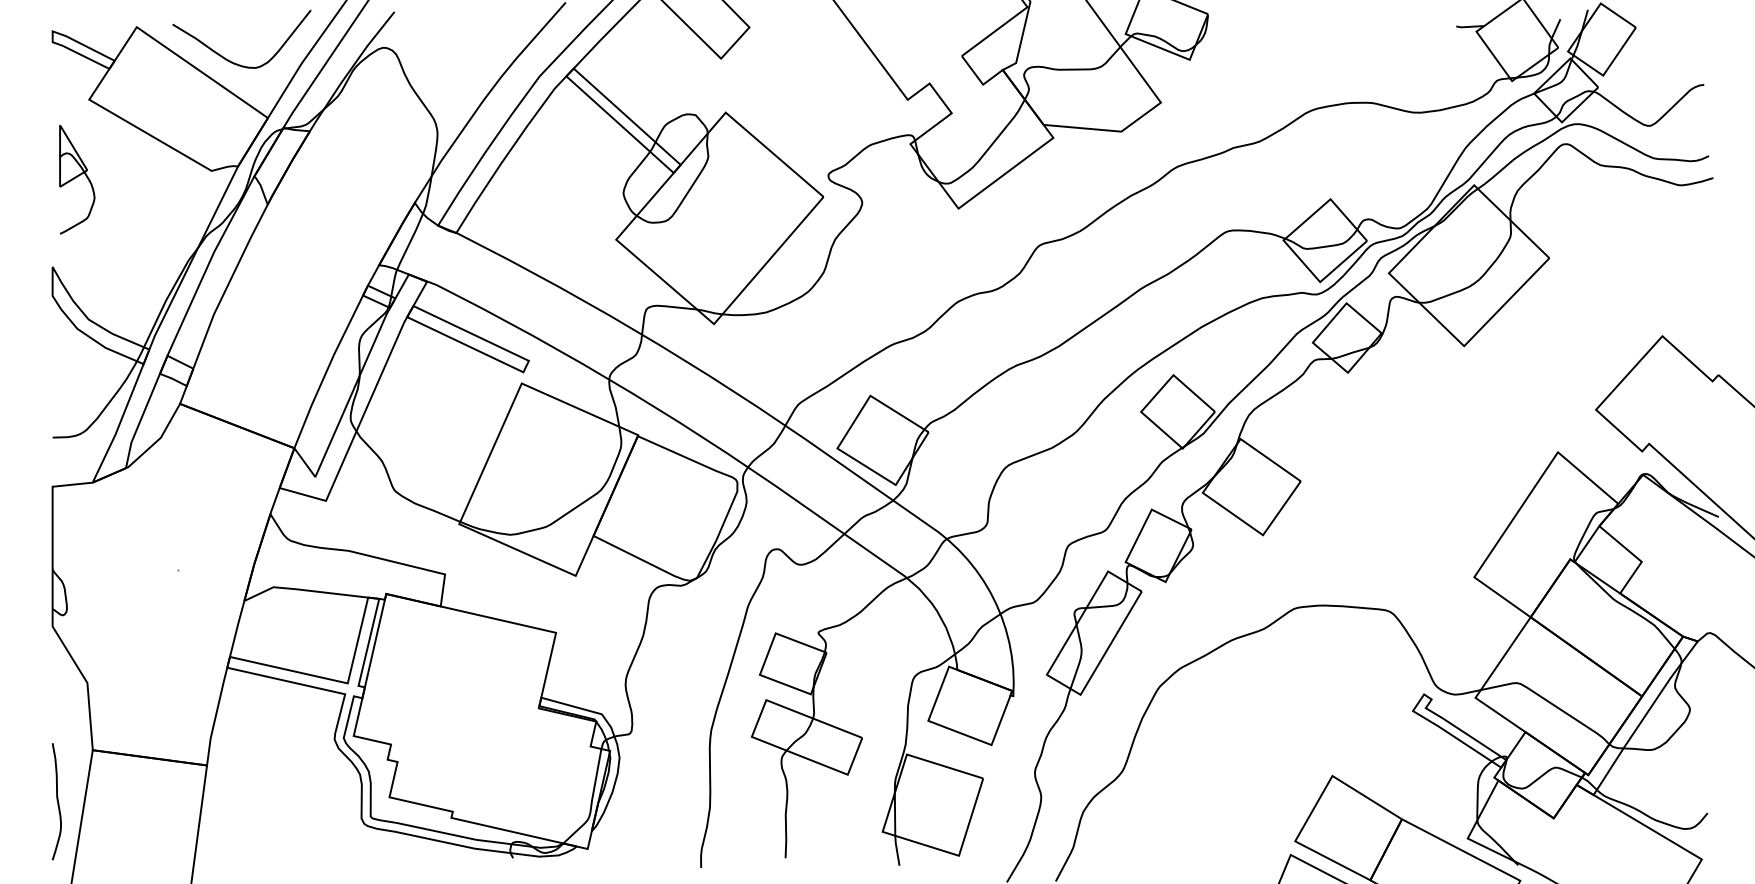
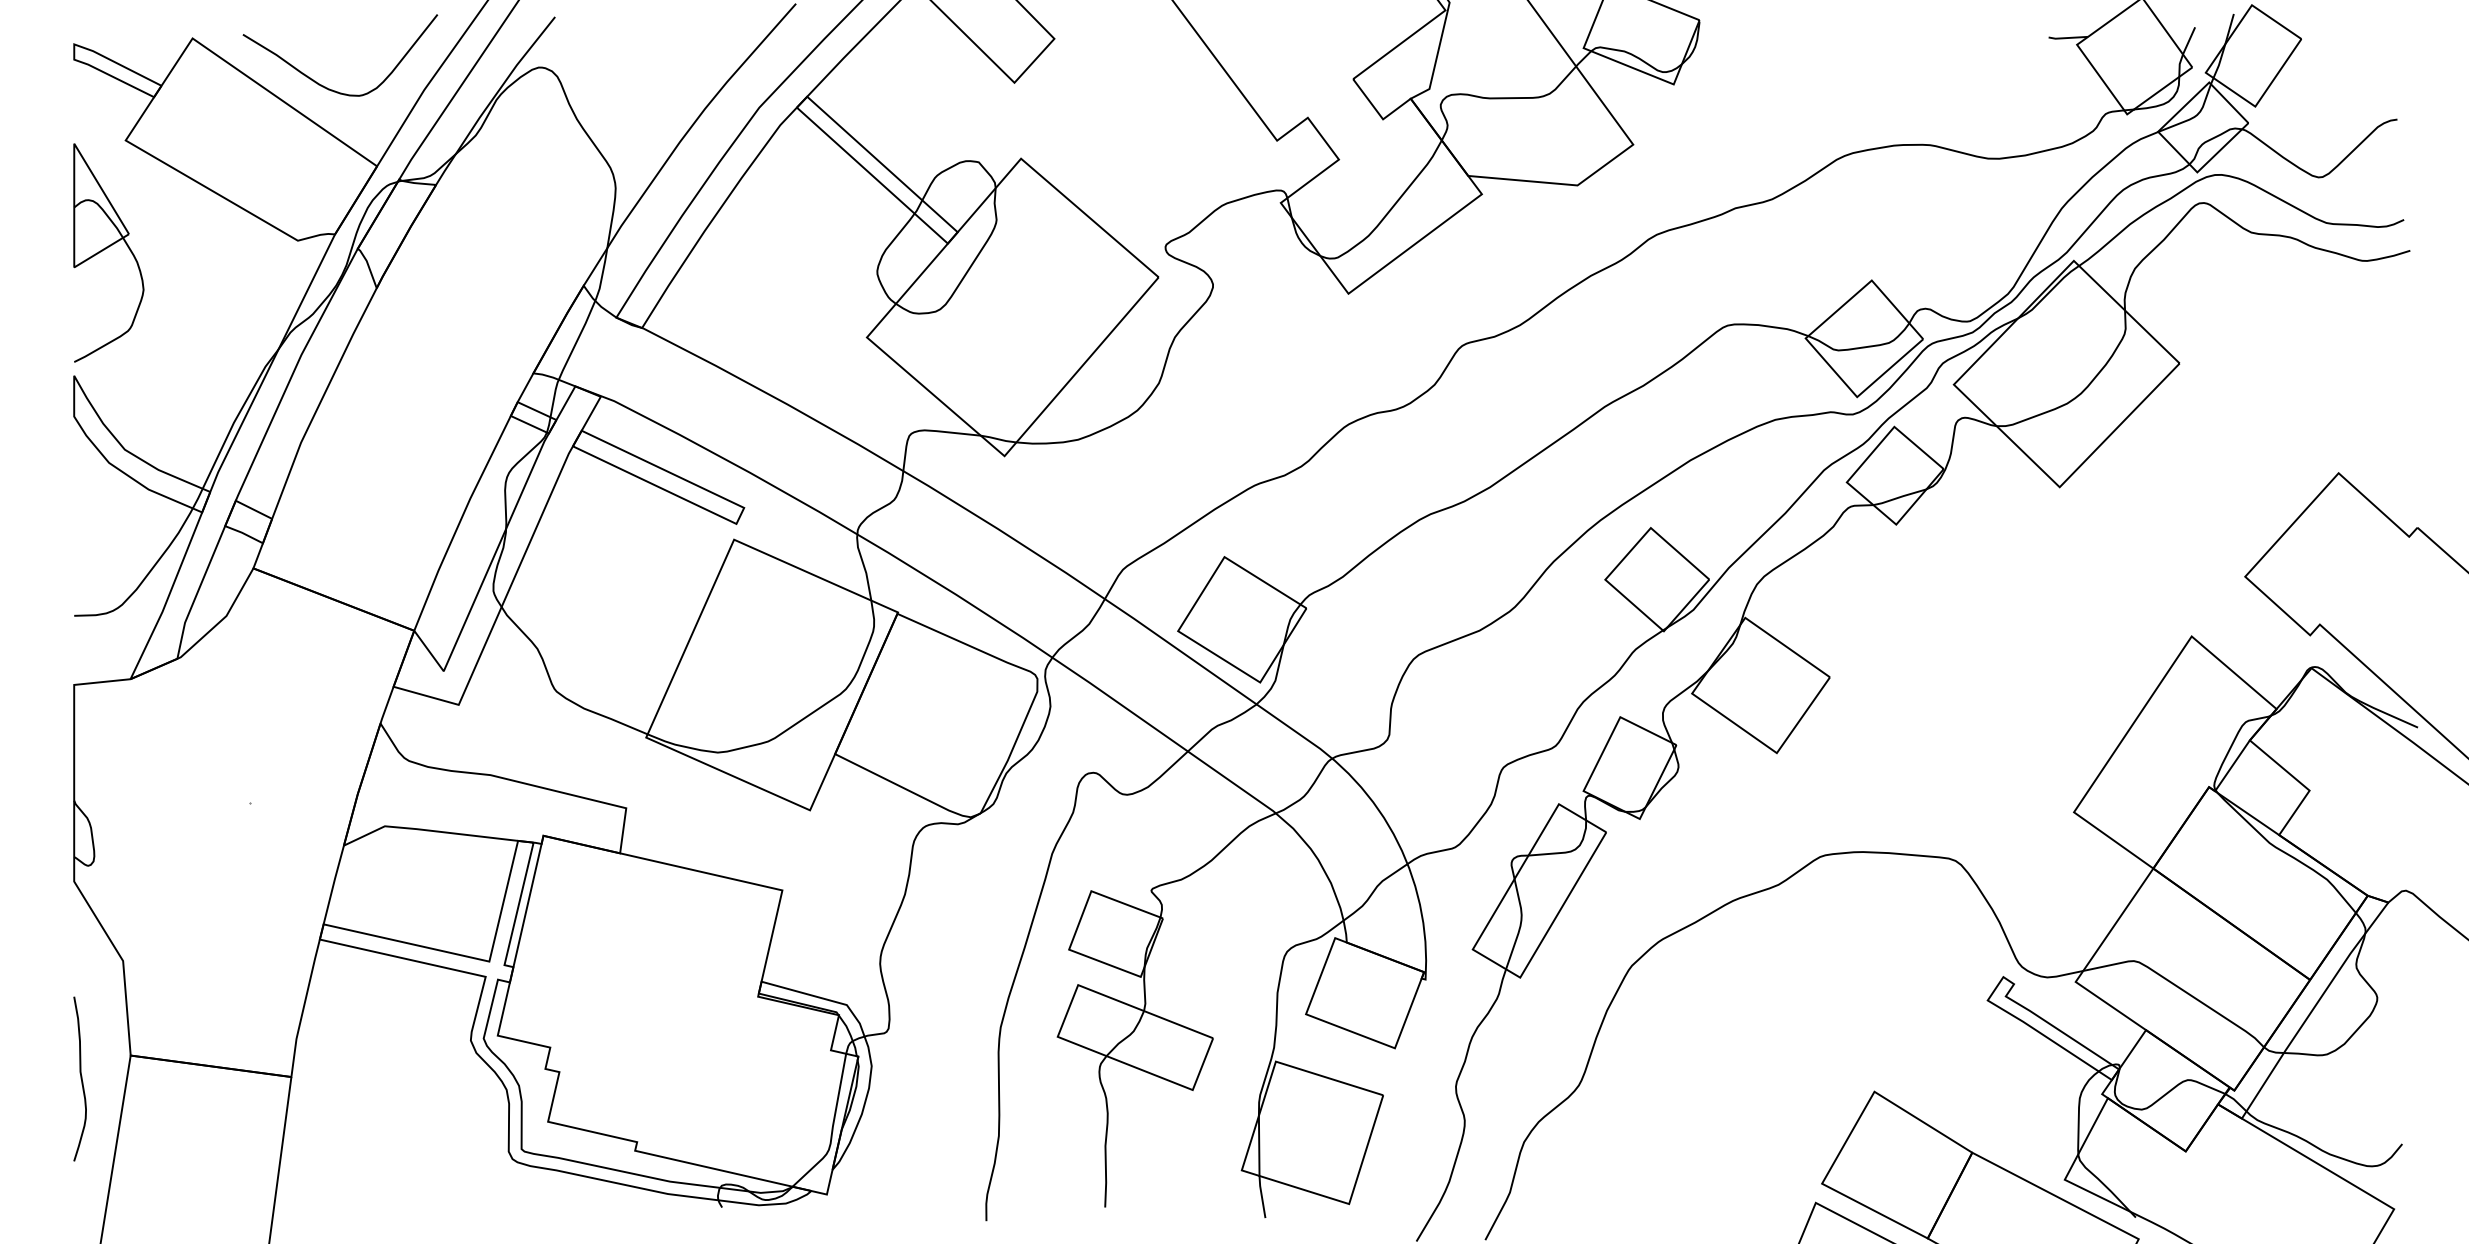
part: (77, 179) -> (108, 252), size x1.43
curve: (57, 801) -> (80, 1078), moved

